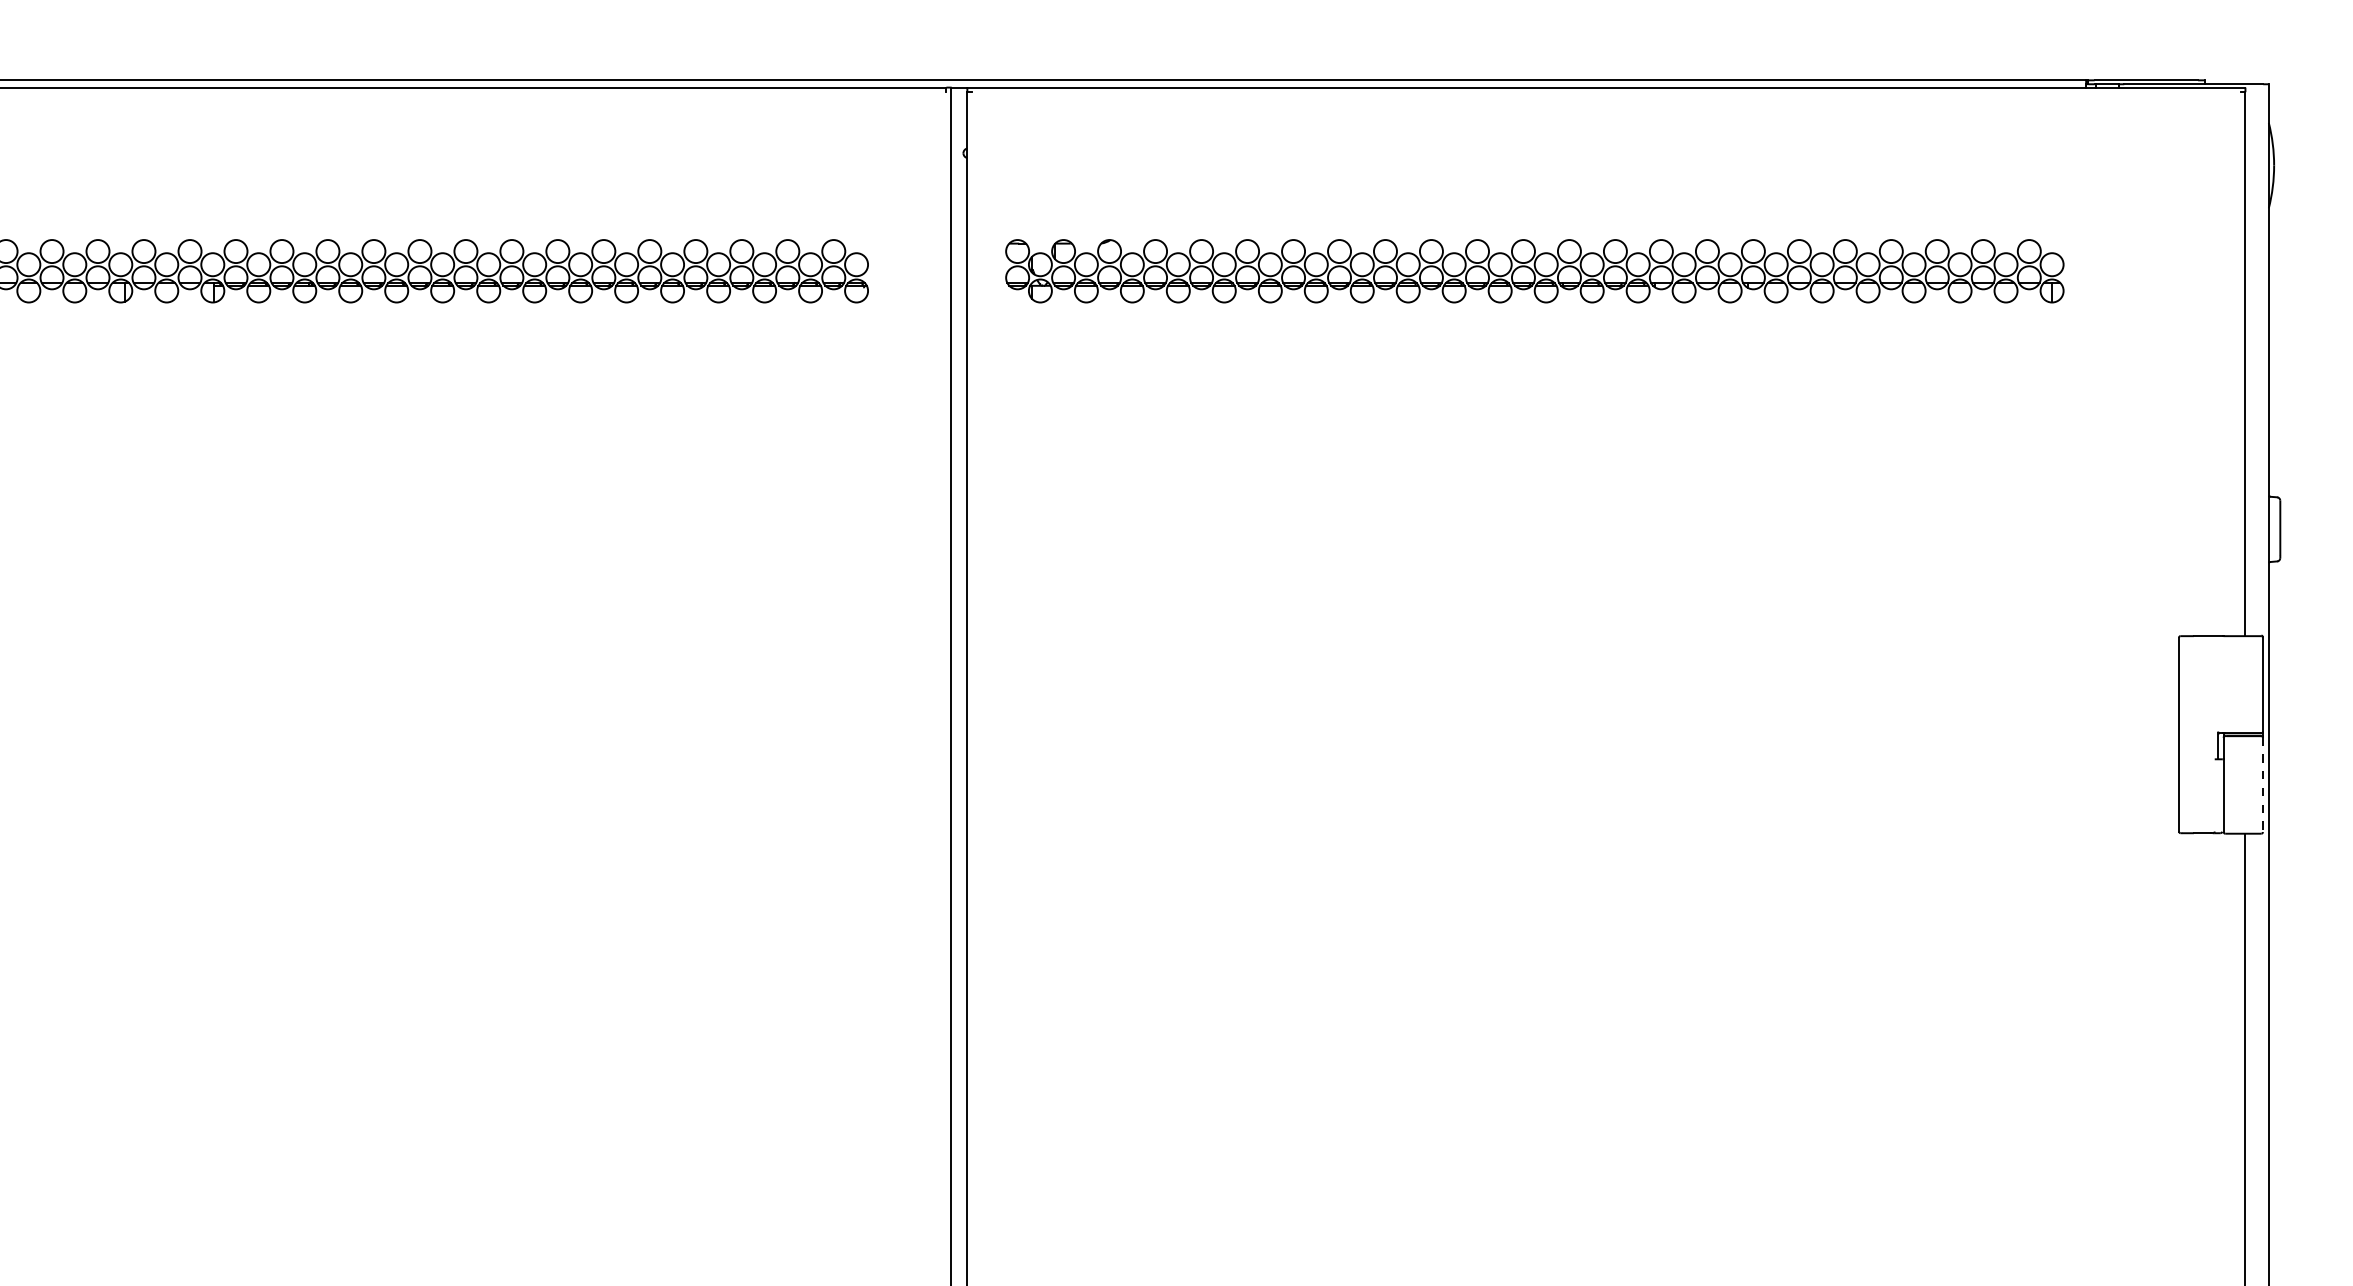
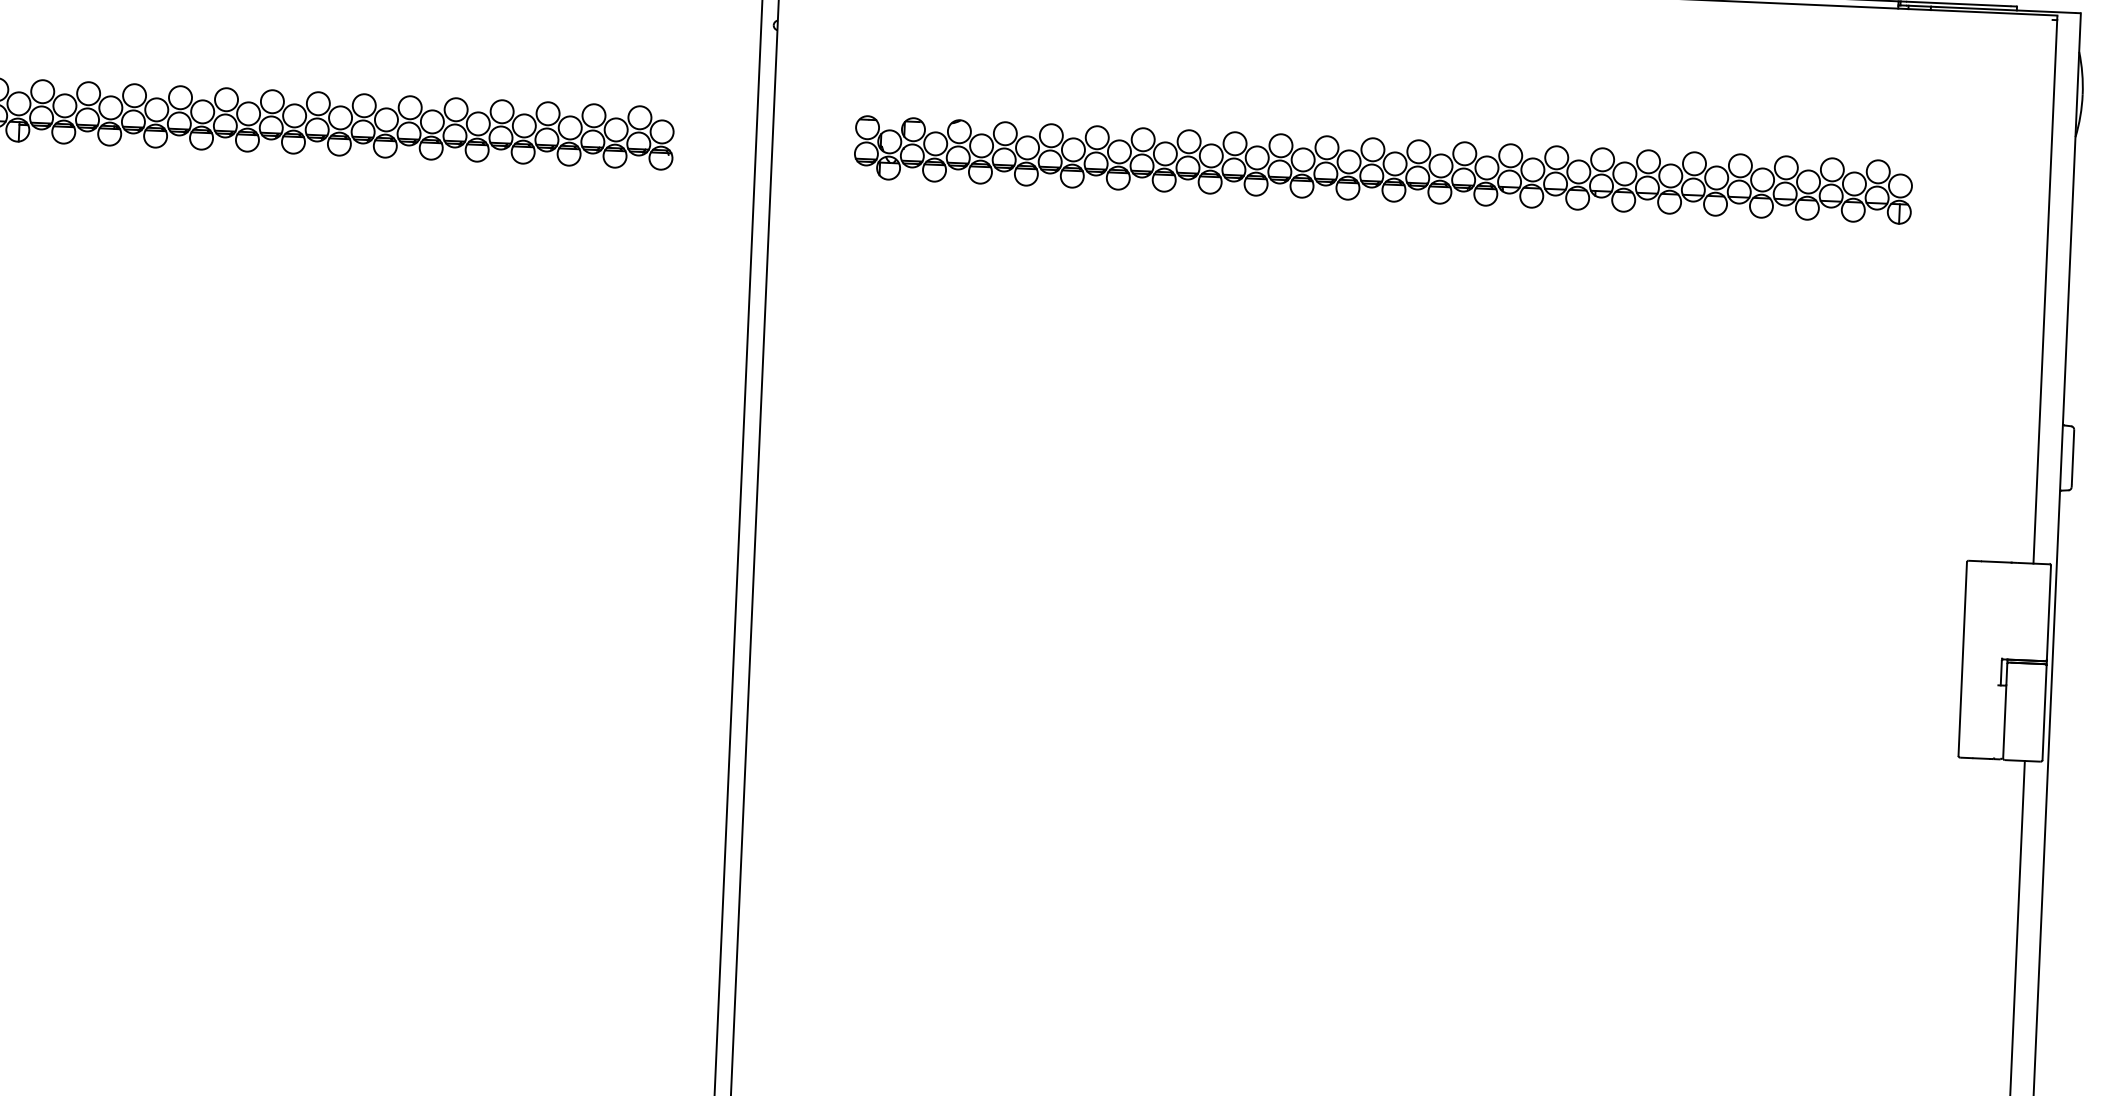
part: (1534, 271) -> (1383, 170), moved
line: (2263, 785) -> (2045, 713), dashed -> solid

